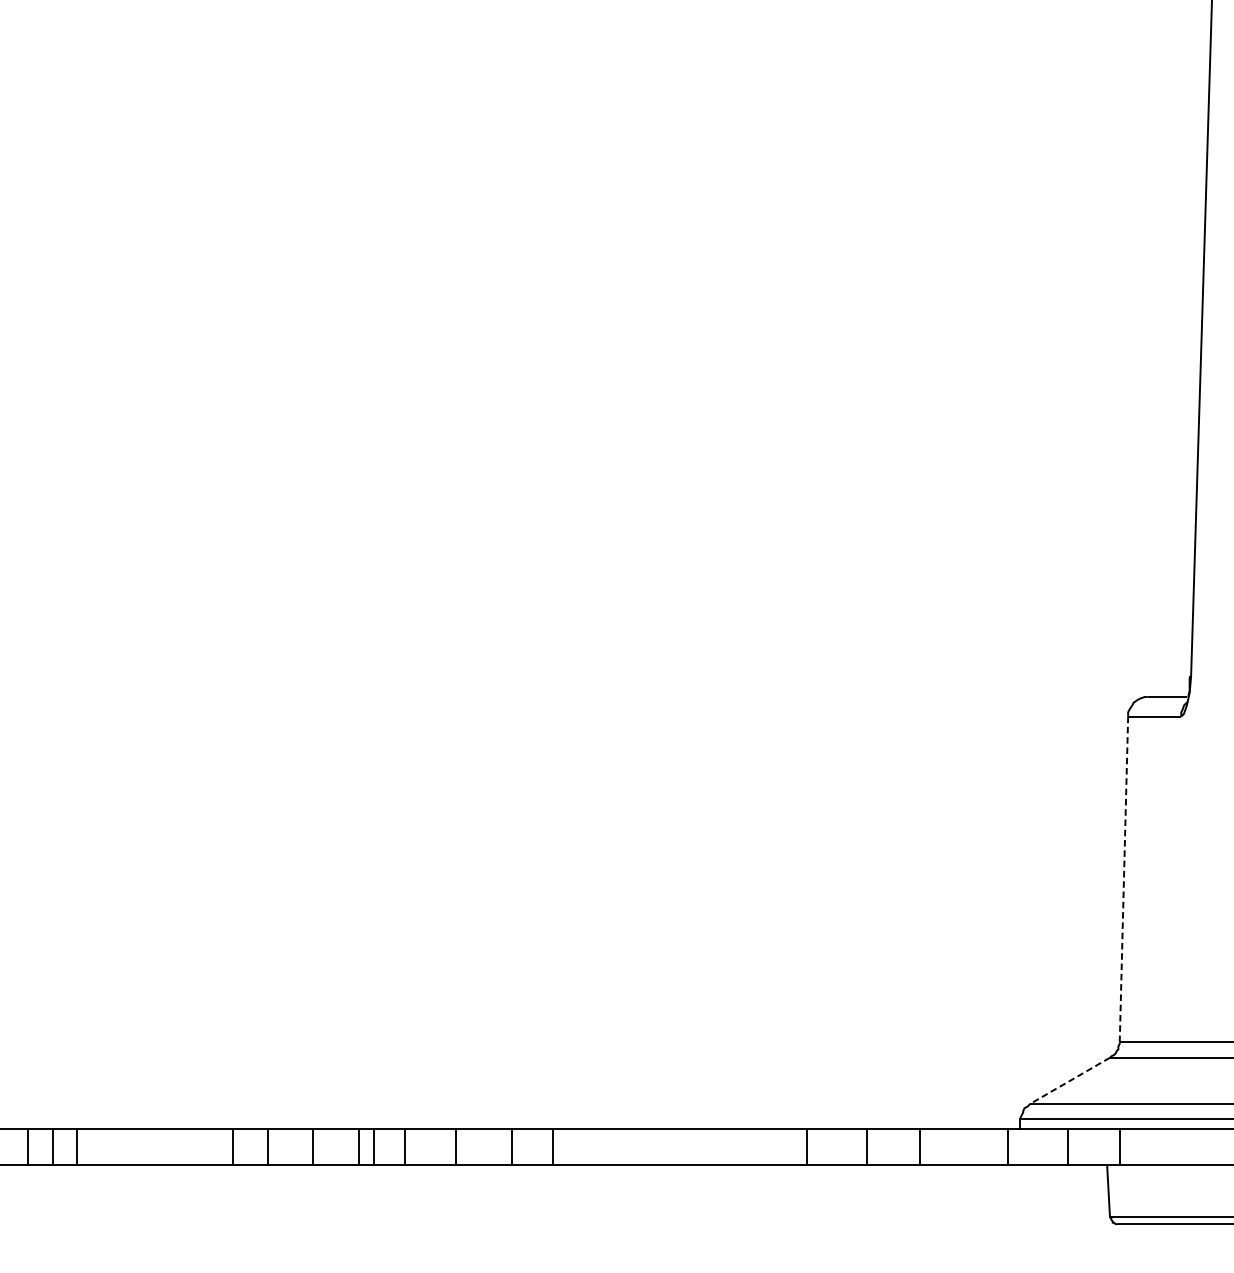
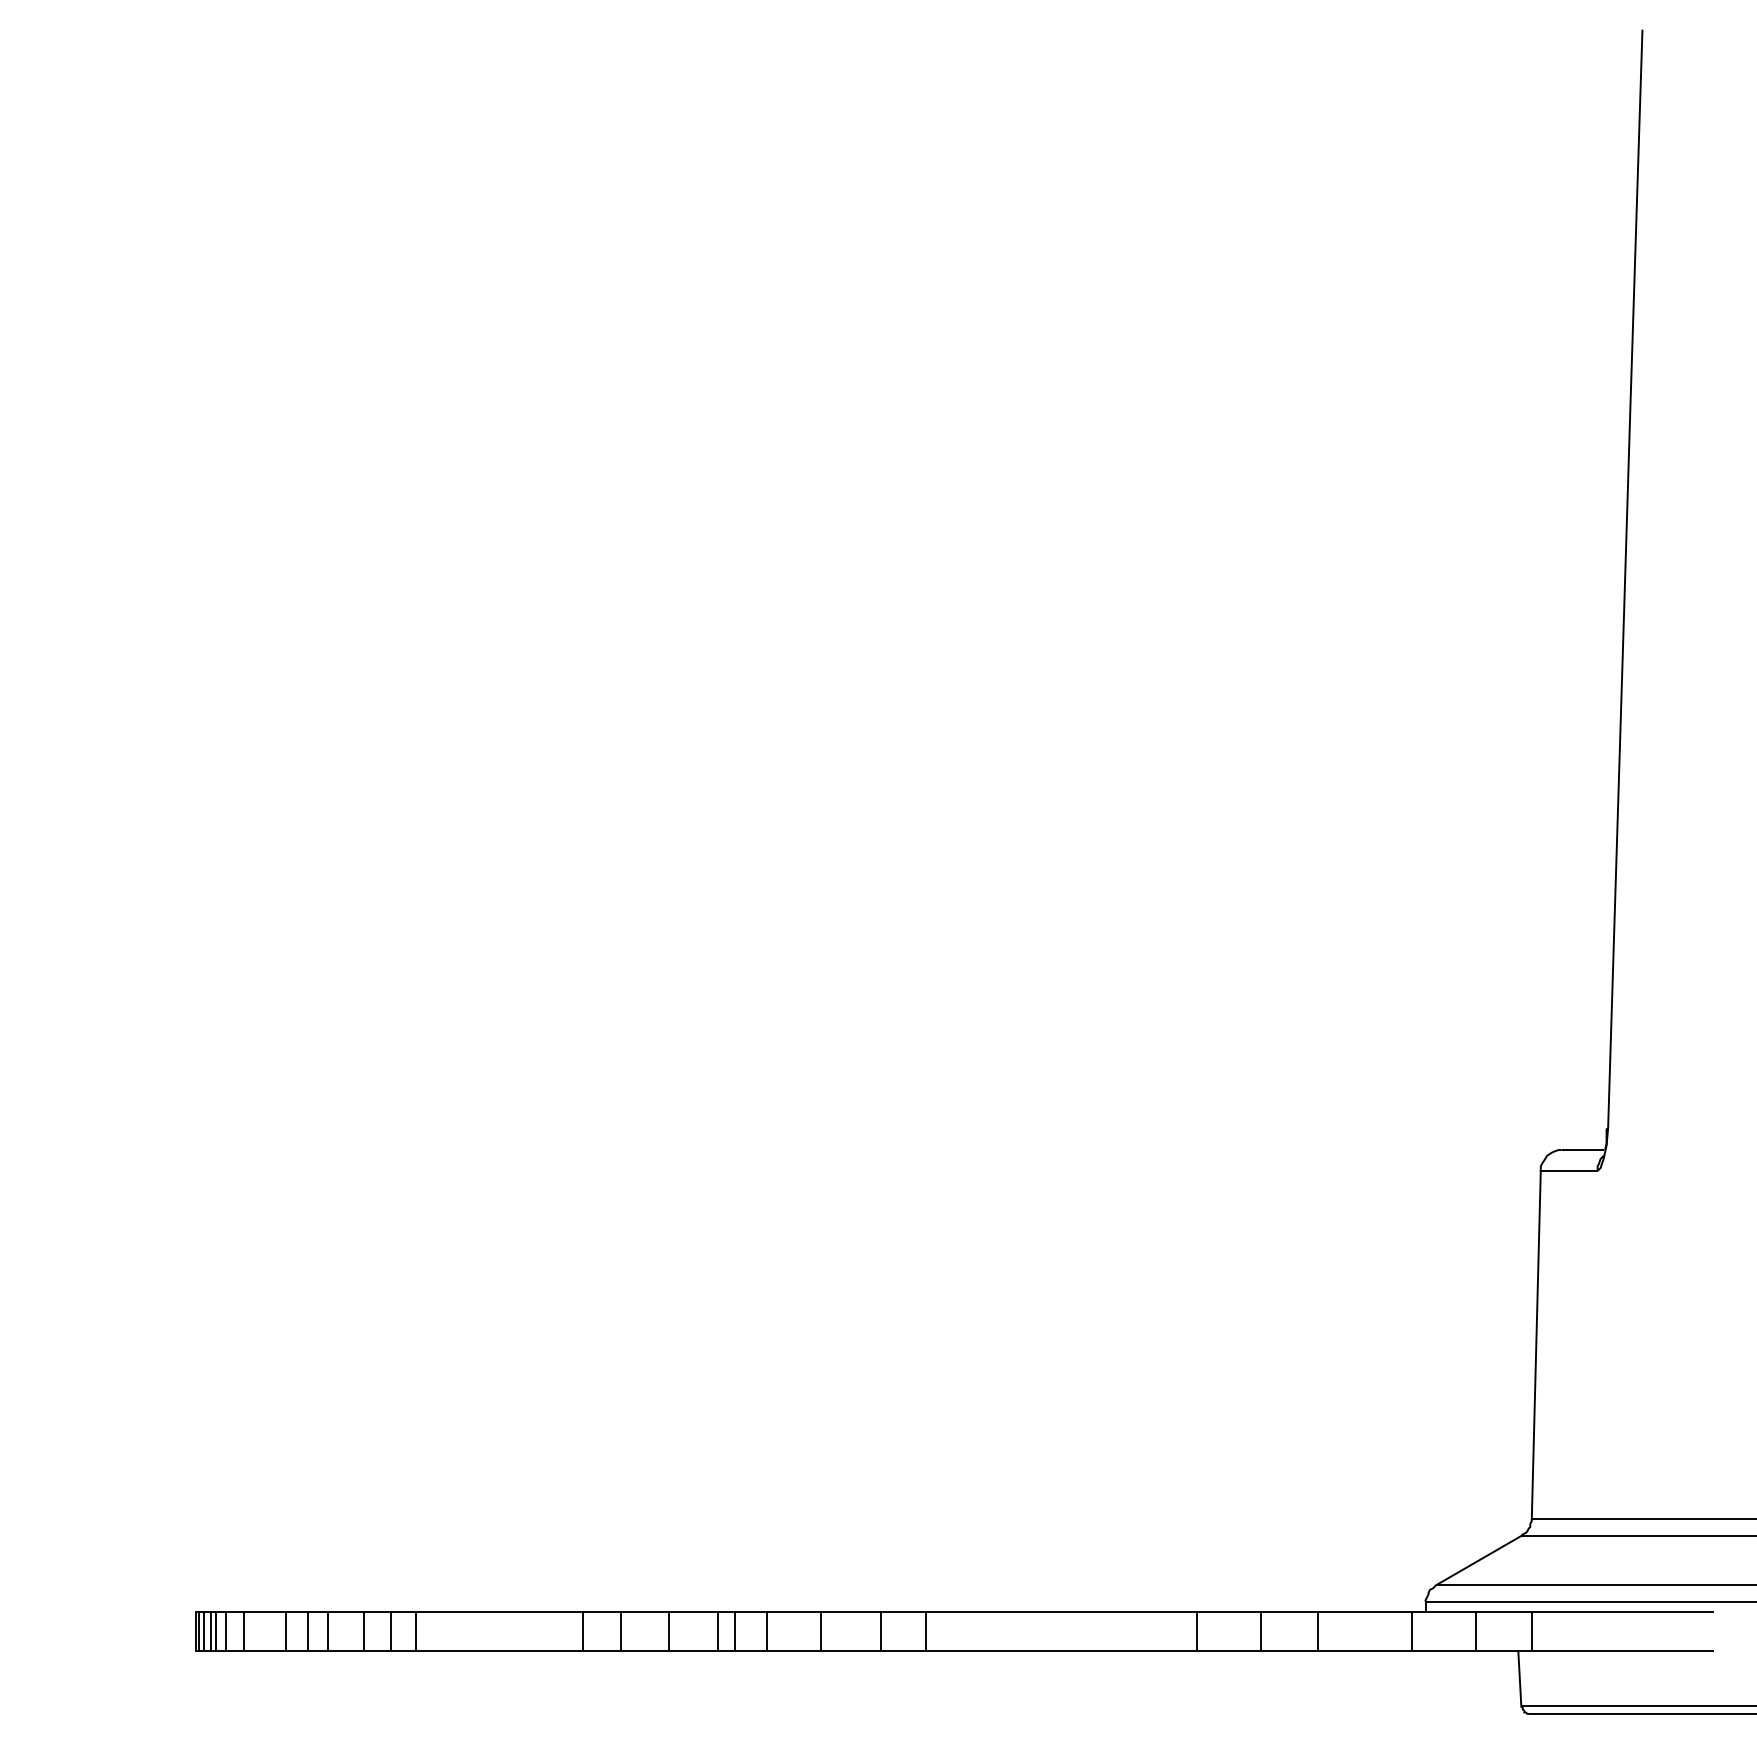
line: (1124, 879) -> (1536, 1345), dashed -> solid
line: (1069, 1080) -> (1478, 1560), dashed -> solid

